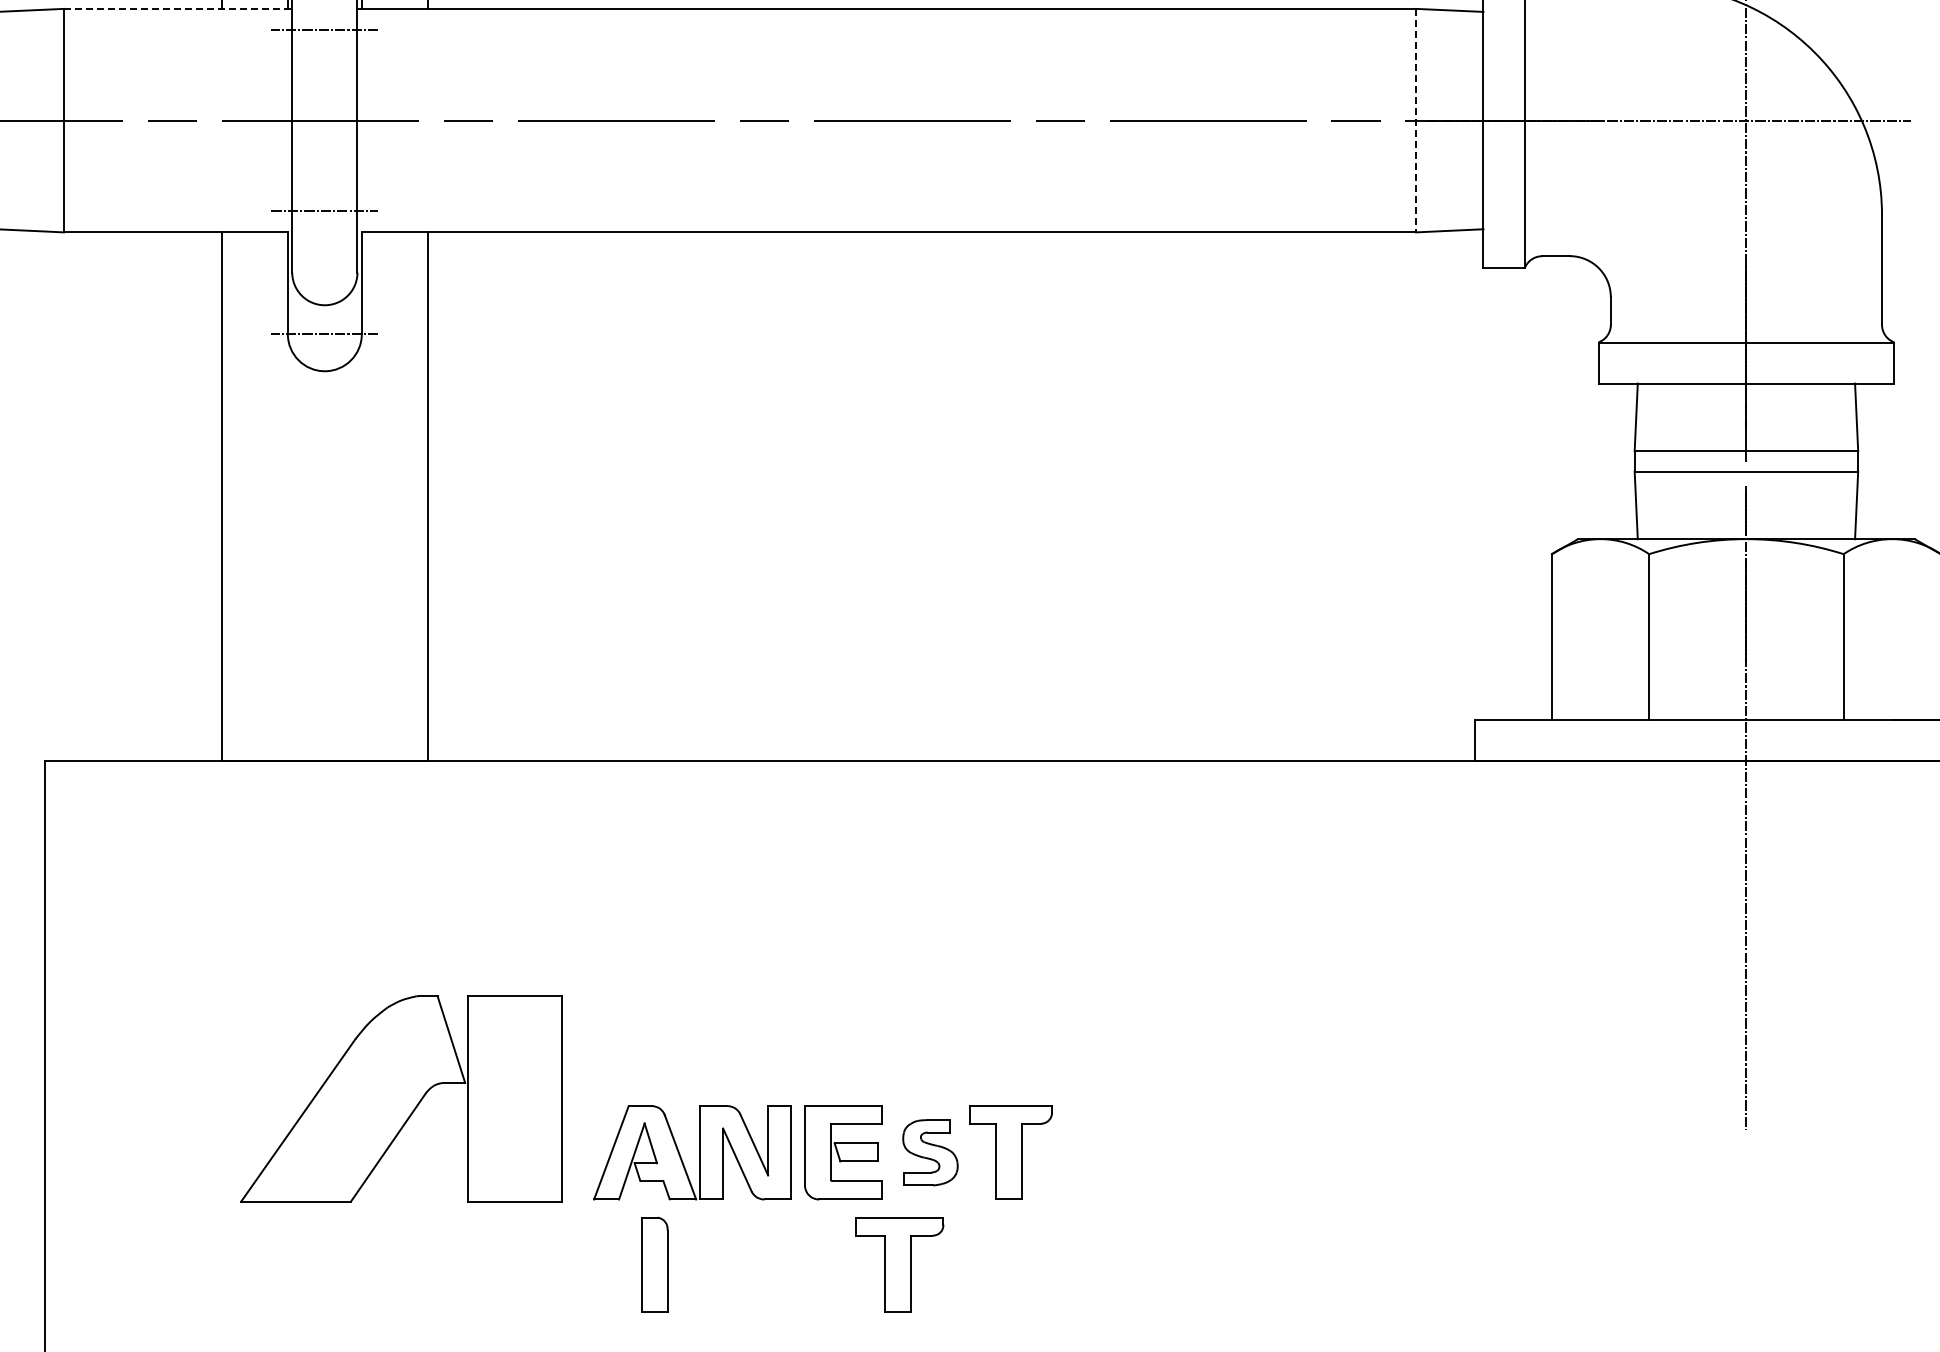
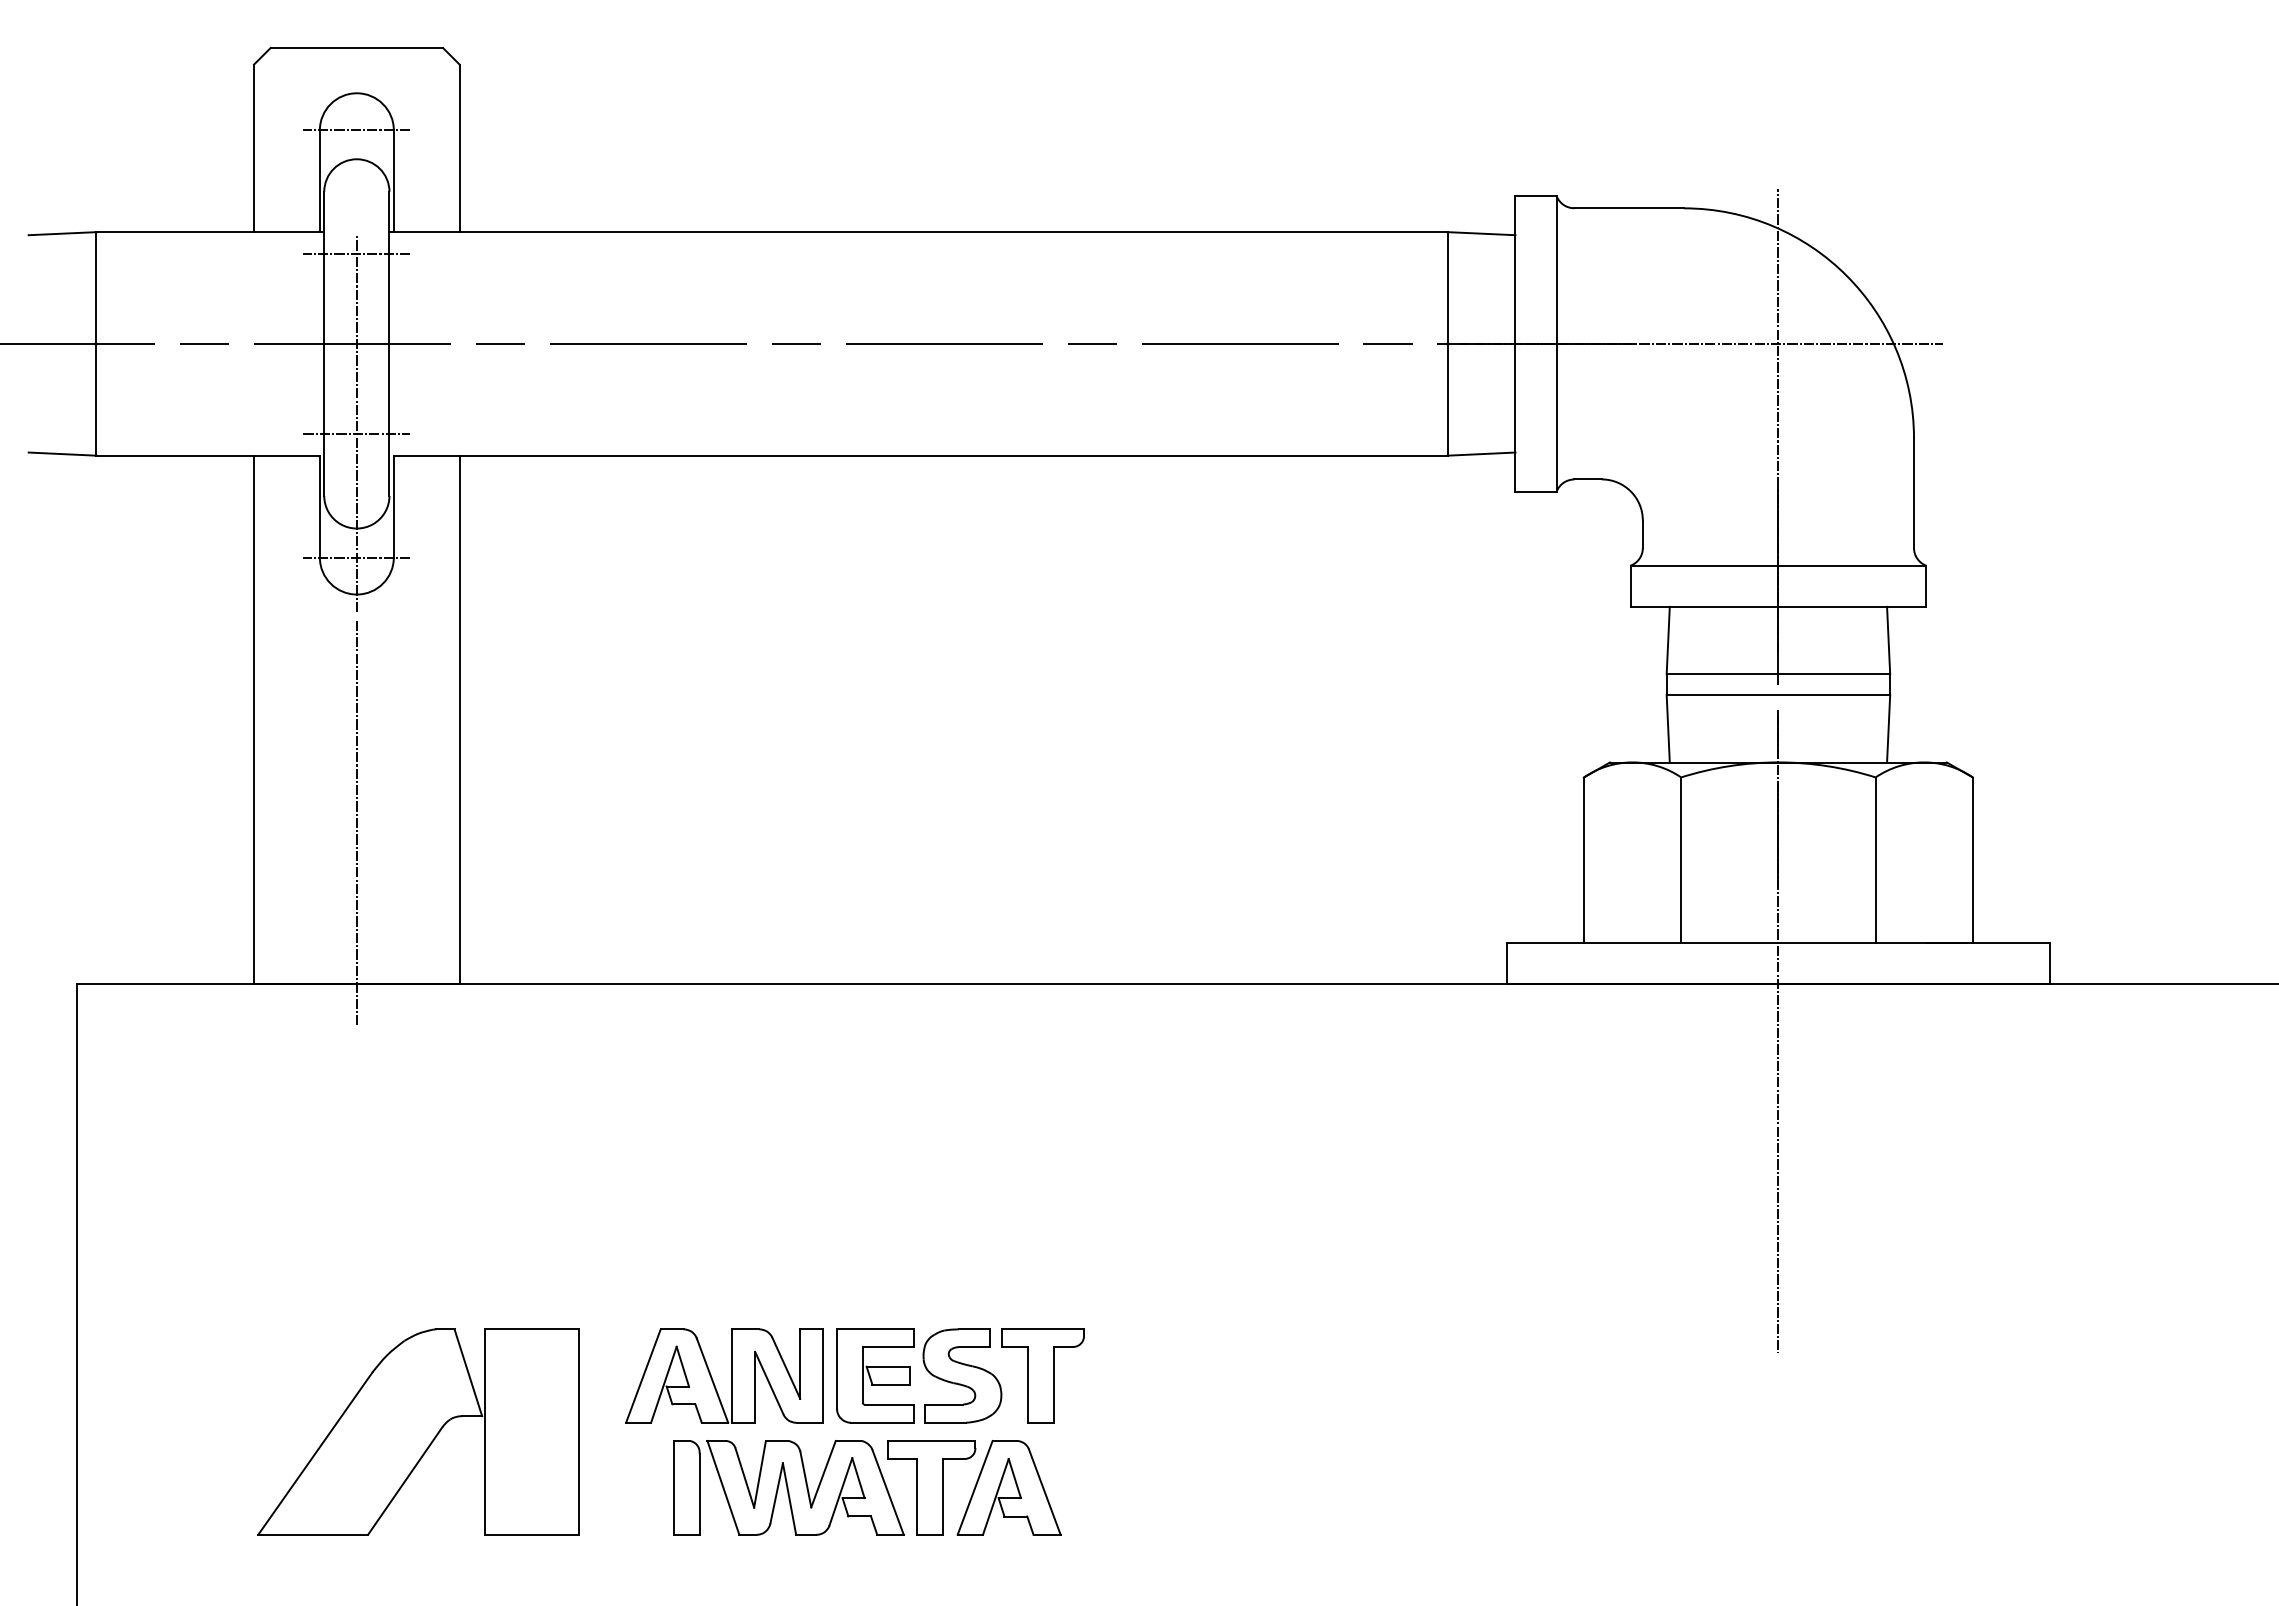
line: (178, 9) -> (210, 232), dashed -> solid
line: (1415, 120) -> (1447, 343), dashed -> solid
line: (324, 200) -> (356, 423), added
line: (324, 599) -> (356, 822), added
part: (401, 1098) -> (418, 1431), moved
part: (930, 1152) -> (962, 1375), size x1.43
part: (773, 1264) -> (805, 1487), added
part: (976, 1264) -> (1008, 1487), added

